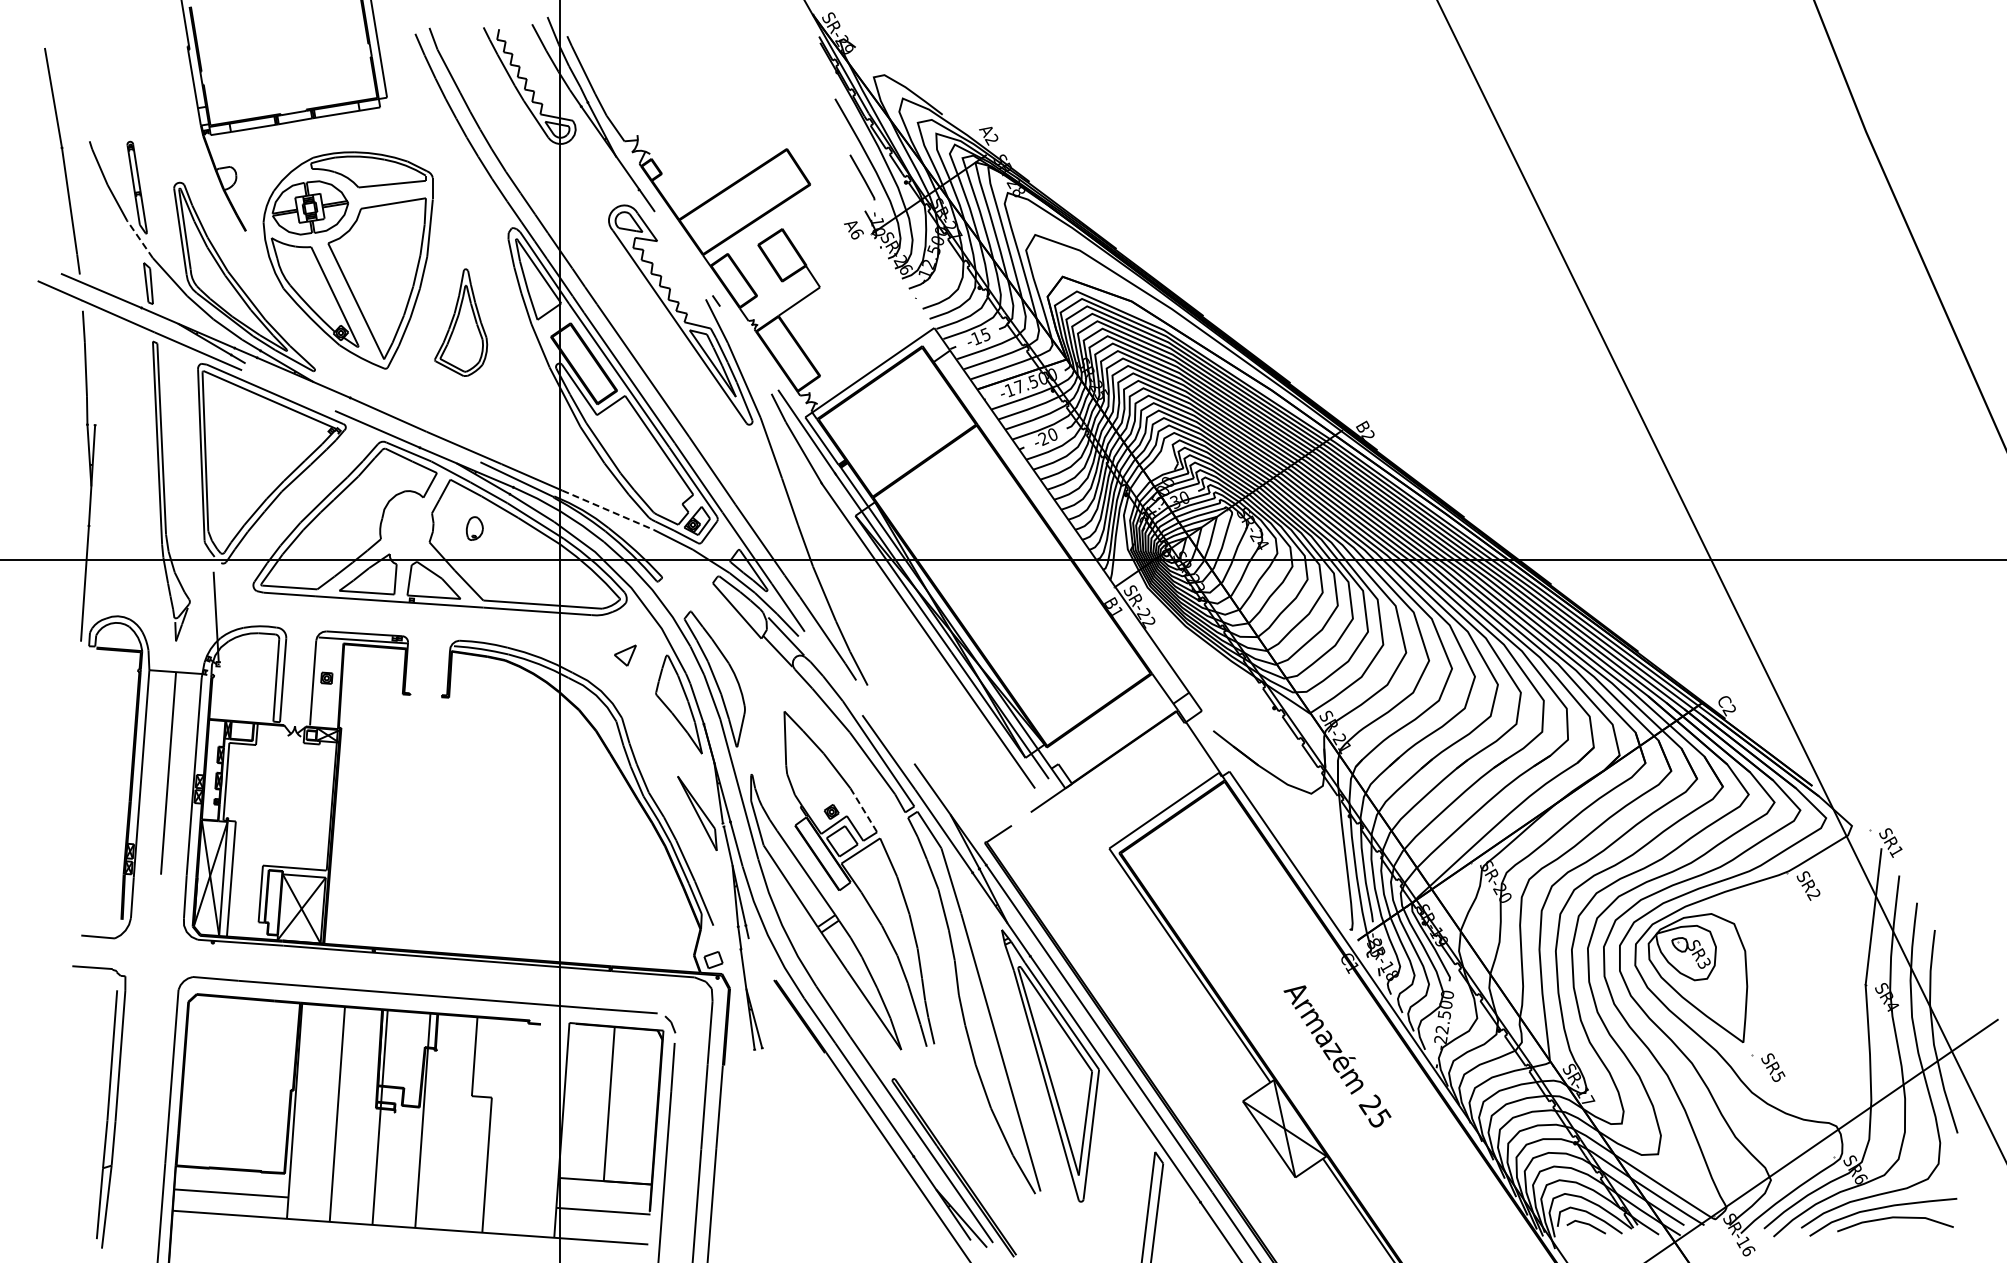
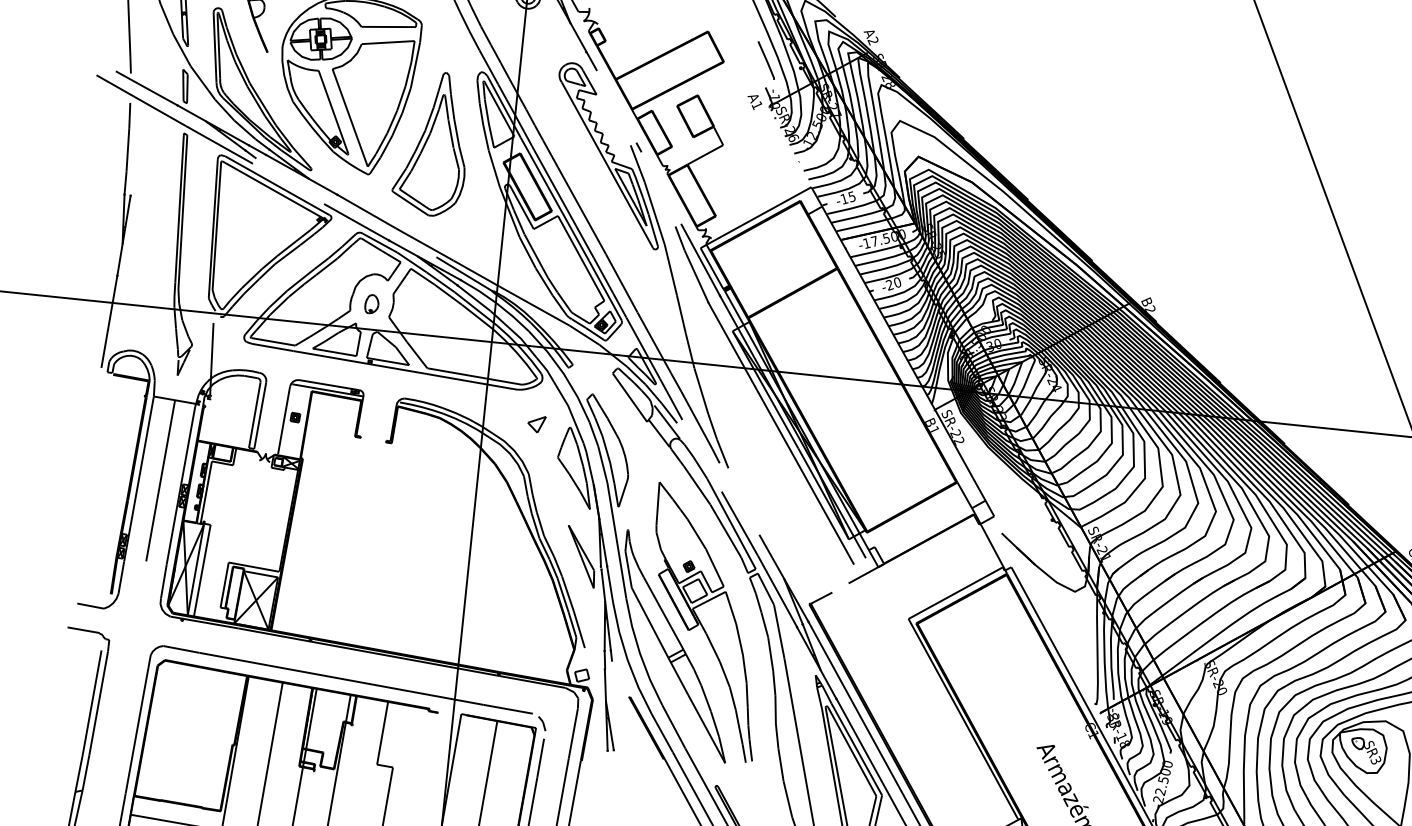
text: (856, 234) -> (756, 105), A6 -> A1
line: (139, 239) -> (181, 50), dashed -> solid
part: (460, 322) -> (432, 143), size x1.67
line: (608, 510) -> (535, 306), dashed -> solid
part: (474, 528) -> (371, 304), moved
line: (863, 810) -> (714, 568), dashed -> solid

